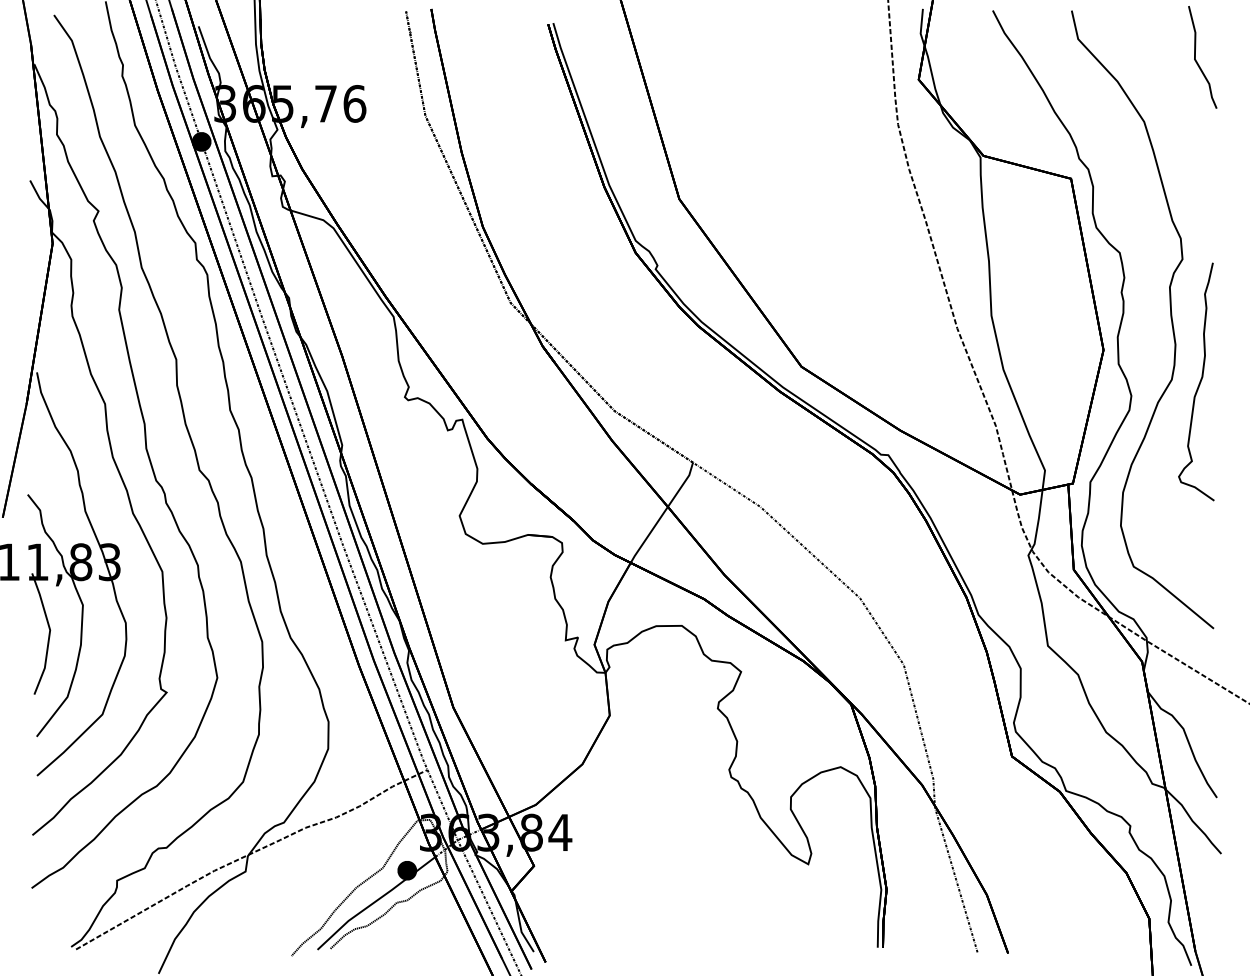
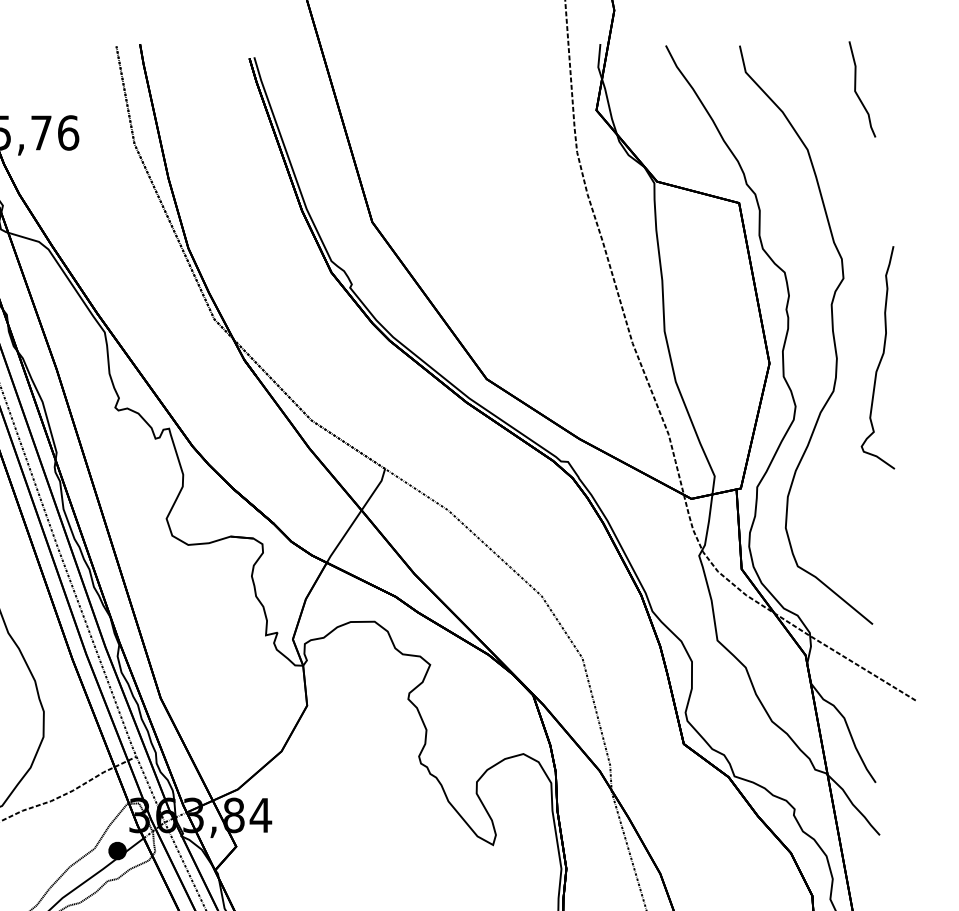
curve: (1198, 383) -> (879, 359), moved

